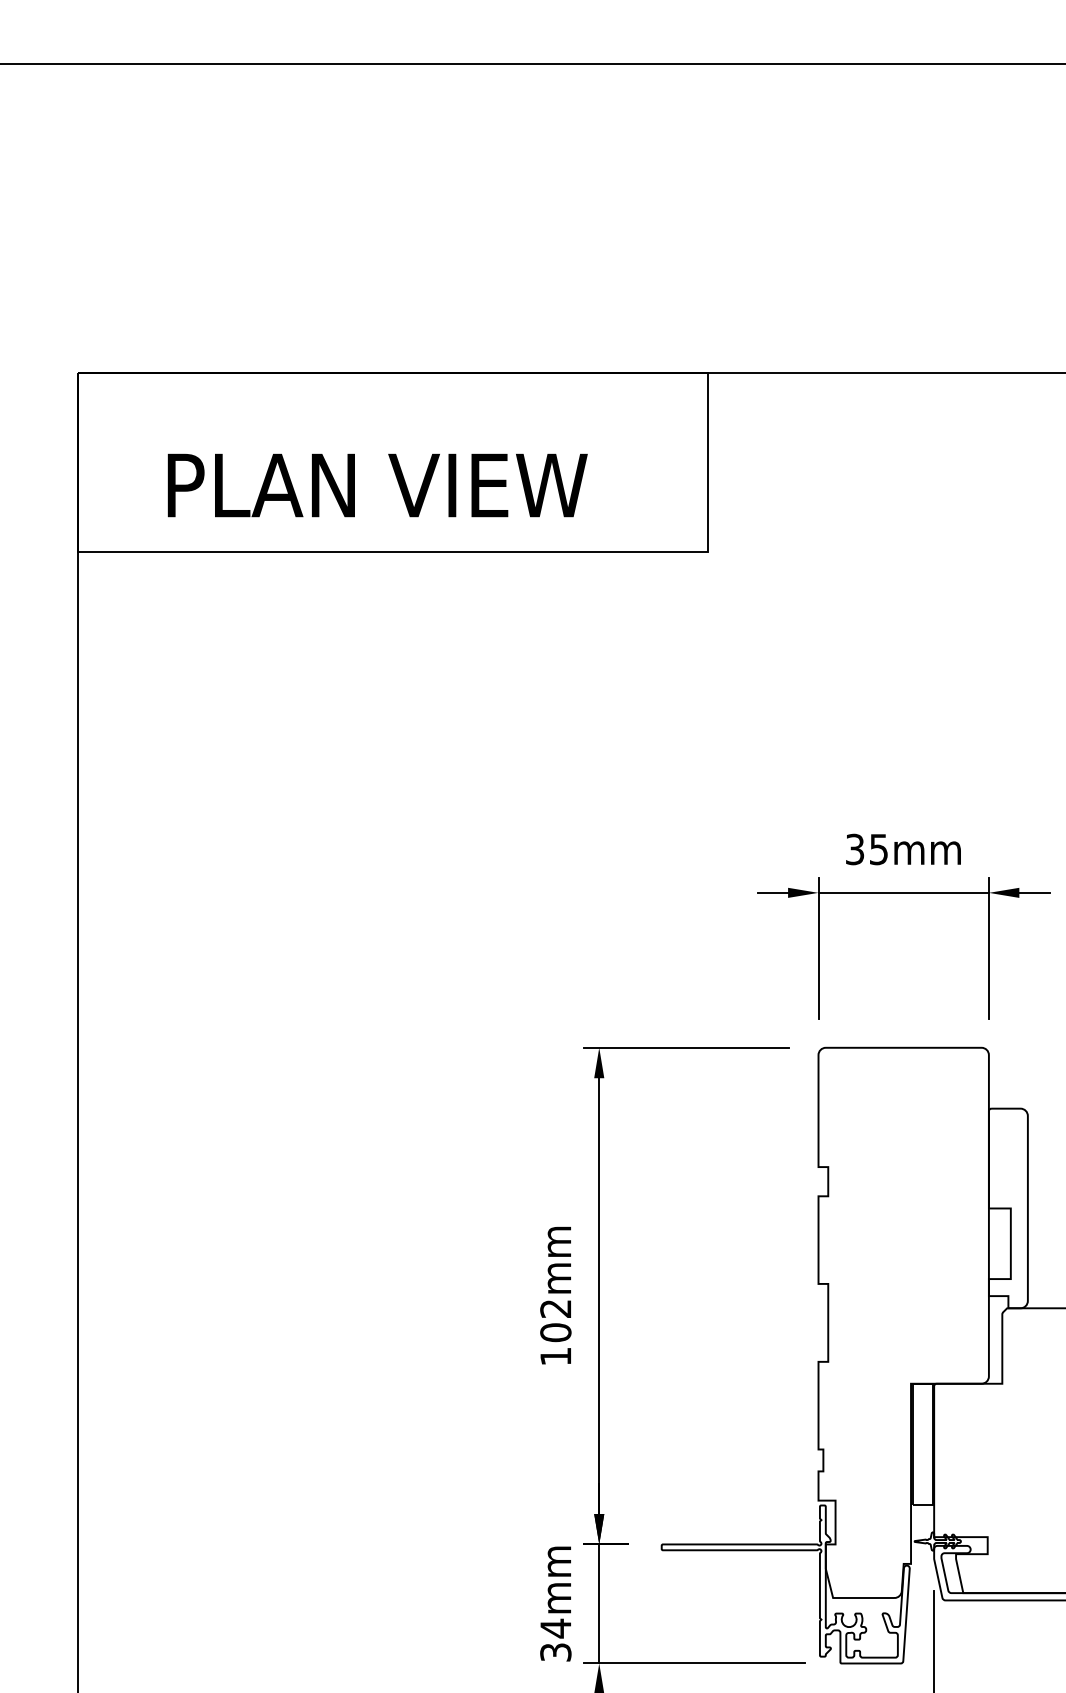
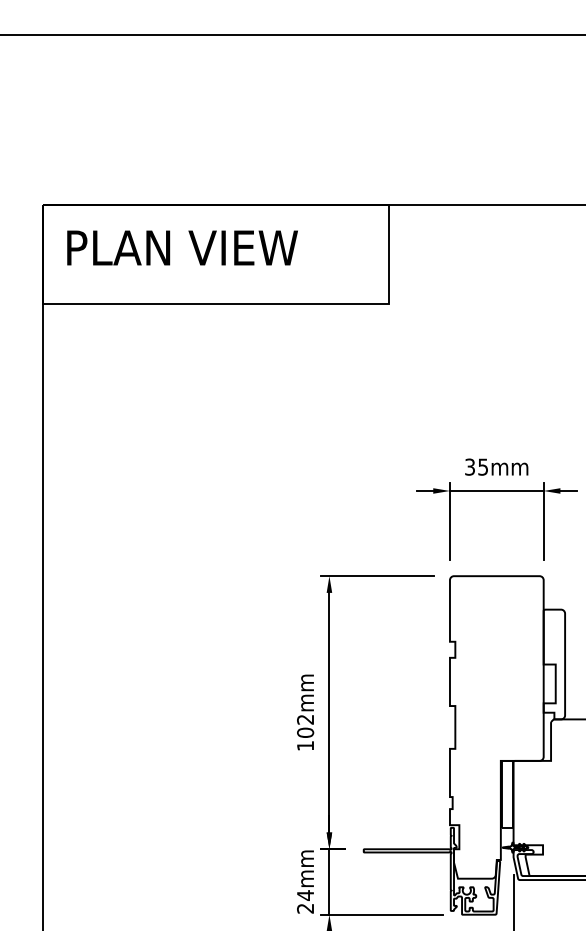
text: (377, 484) -> (182, 247), moved
text: (555, 1652) -> (305, 908), 34mm -> 24mm

